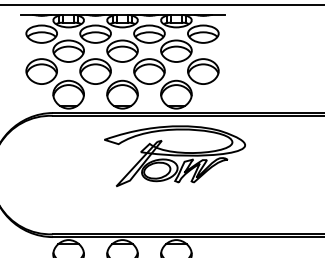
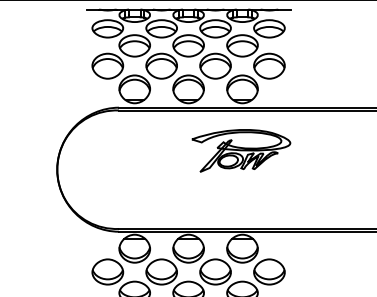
part: (175, 155) -> (241, 150), size x0.7

